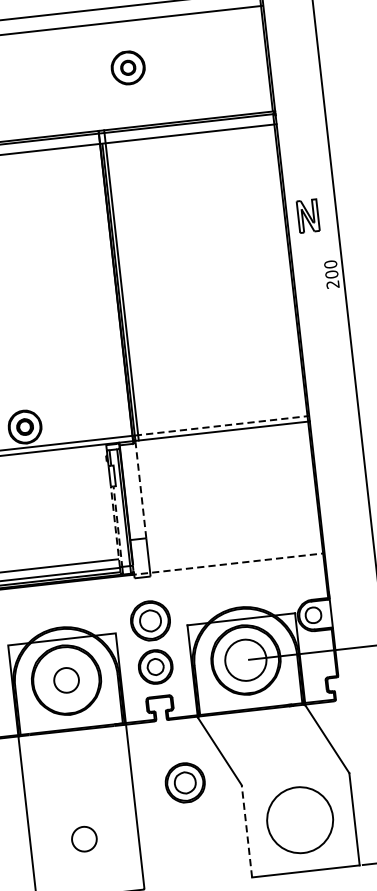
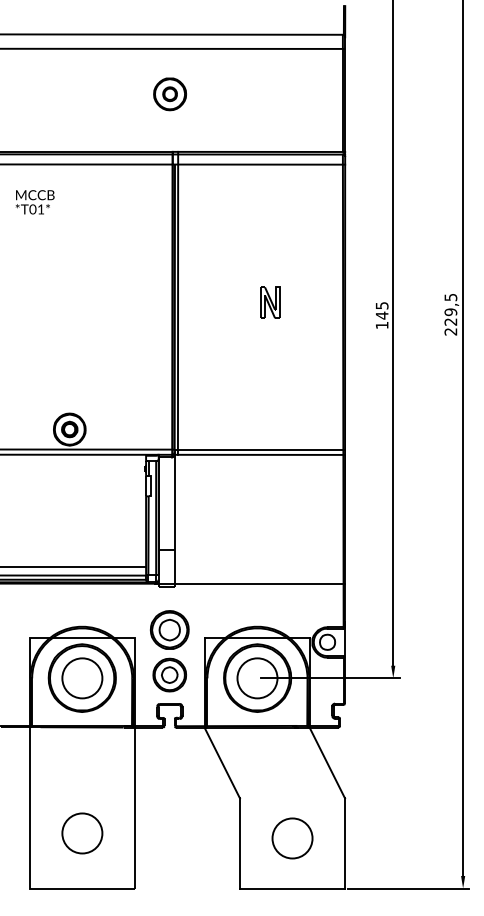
part: (127, 68) -> (169, 94), moved
part: (308, 215) -> (270, 302), moved
text: (331, 274) -> (381, 315), 200 -> 145
line: (222, 425) -> (260, 449), dashed -> solid
line: (112, 486) -> (147, 496), dashed -> solid
line: (140, 490) -> (174, 503), dashed -> solid
line: (227, 563) -> (250, 583), dashed -> solid
circle: (66, 680) -> (82, 678), size x1.67
part: (184, 782) -> (185, 789), removed
circle: (300, 820) -> (292, 838), size x0.62
line: (247, 830) -> (240, 842), dashed -> solid
circle: (84, 839) -> (82, 833), size x1.67

